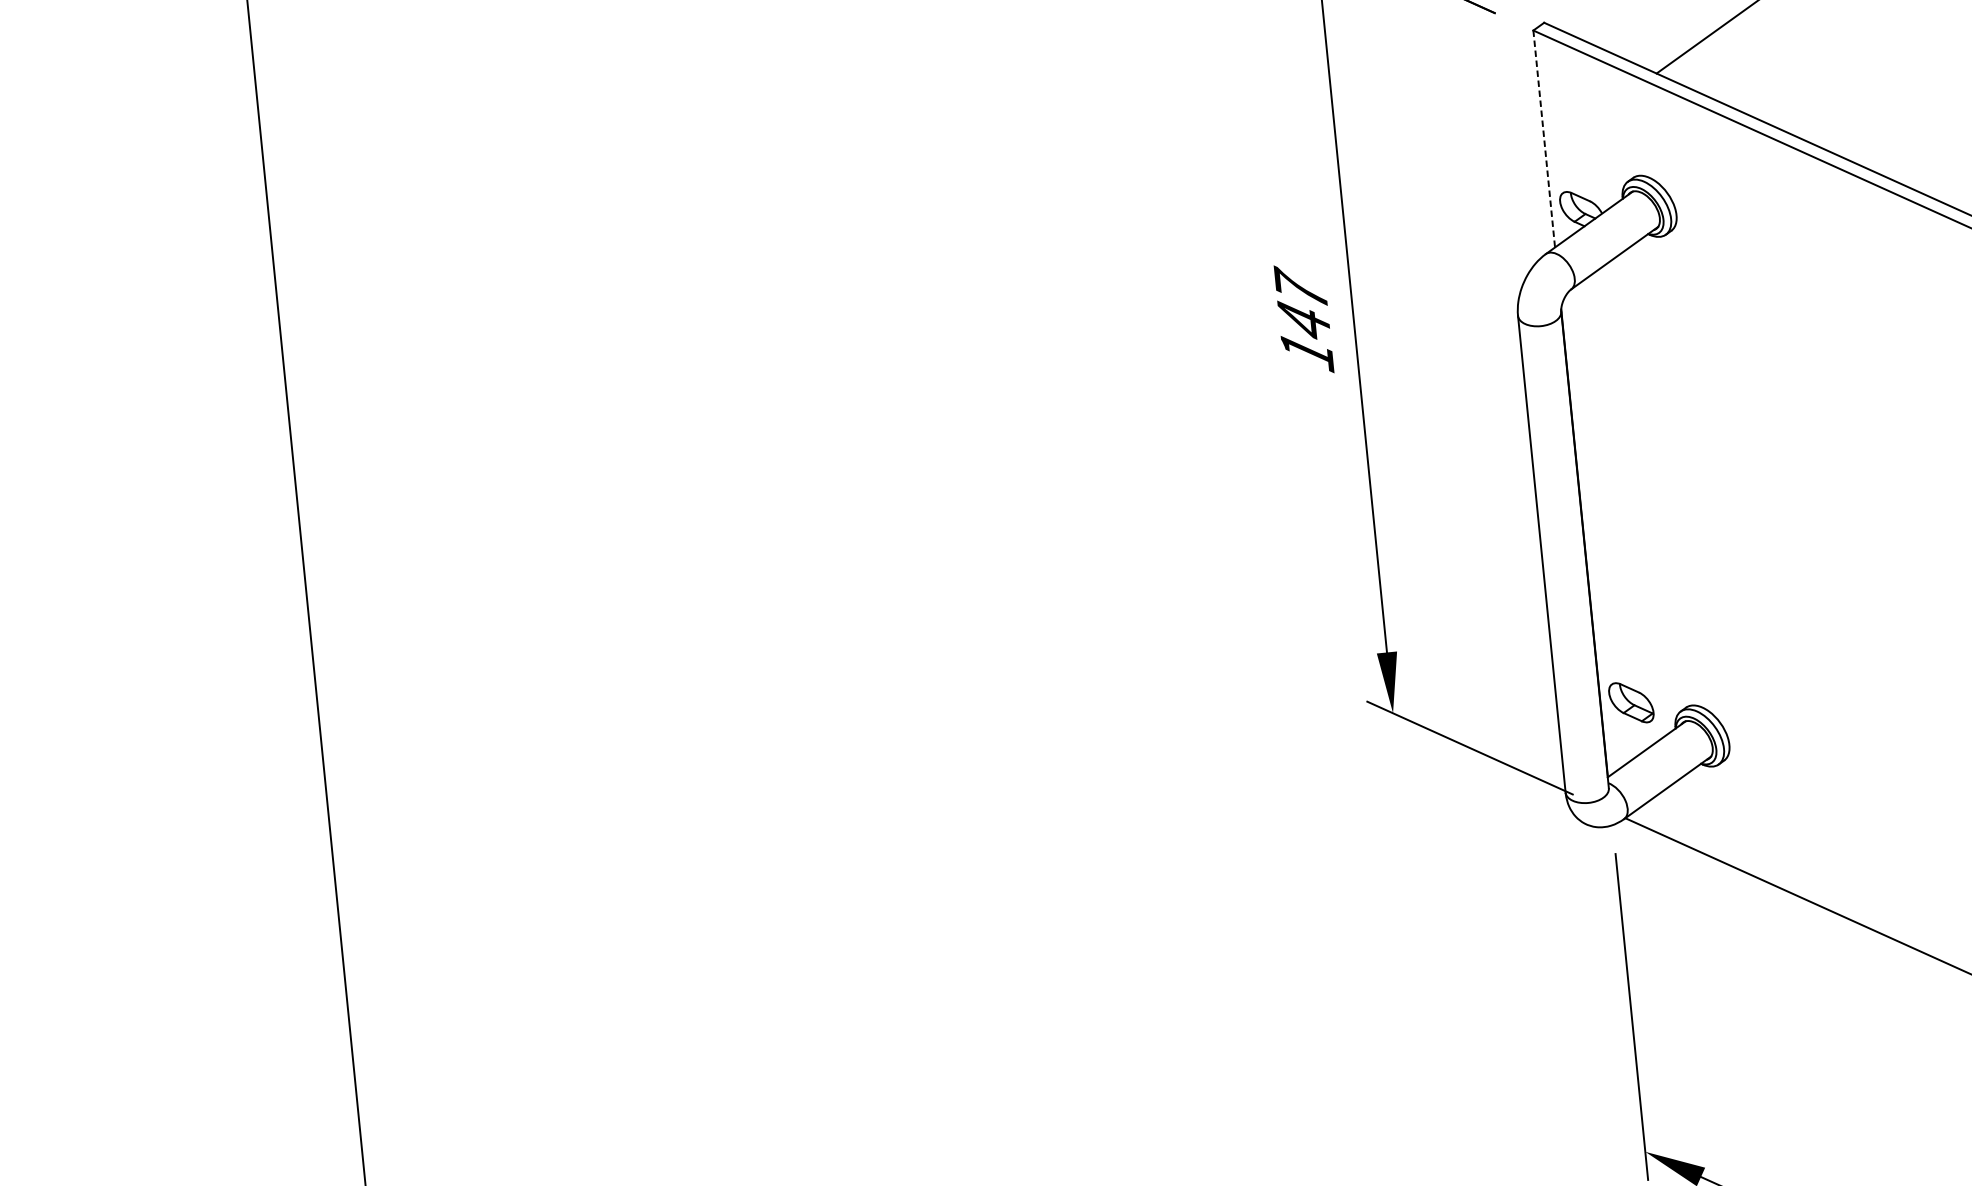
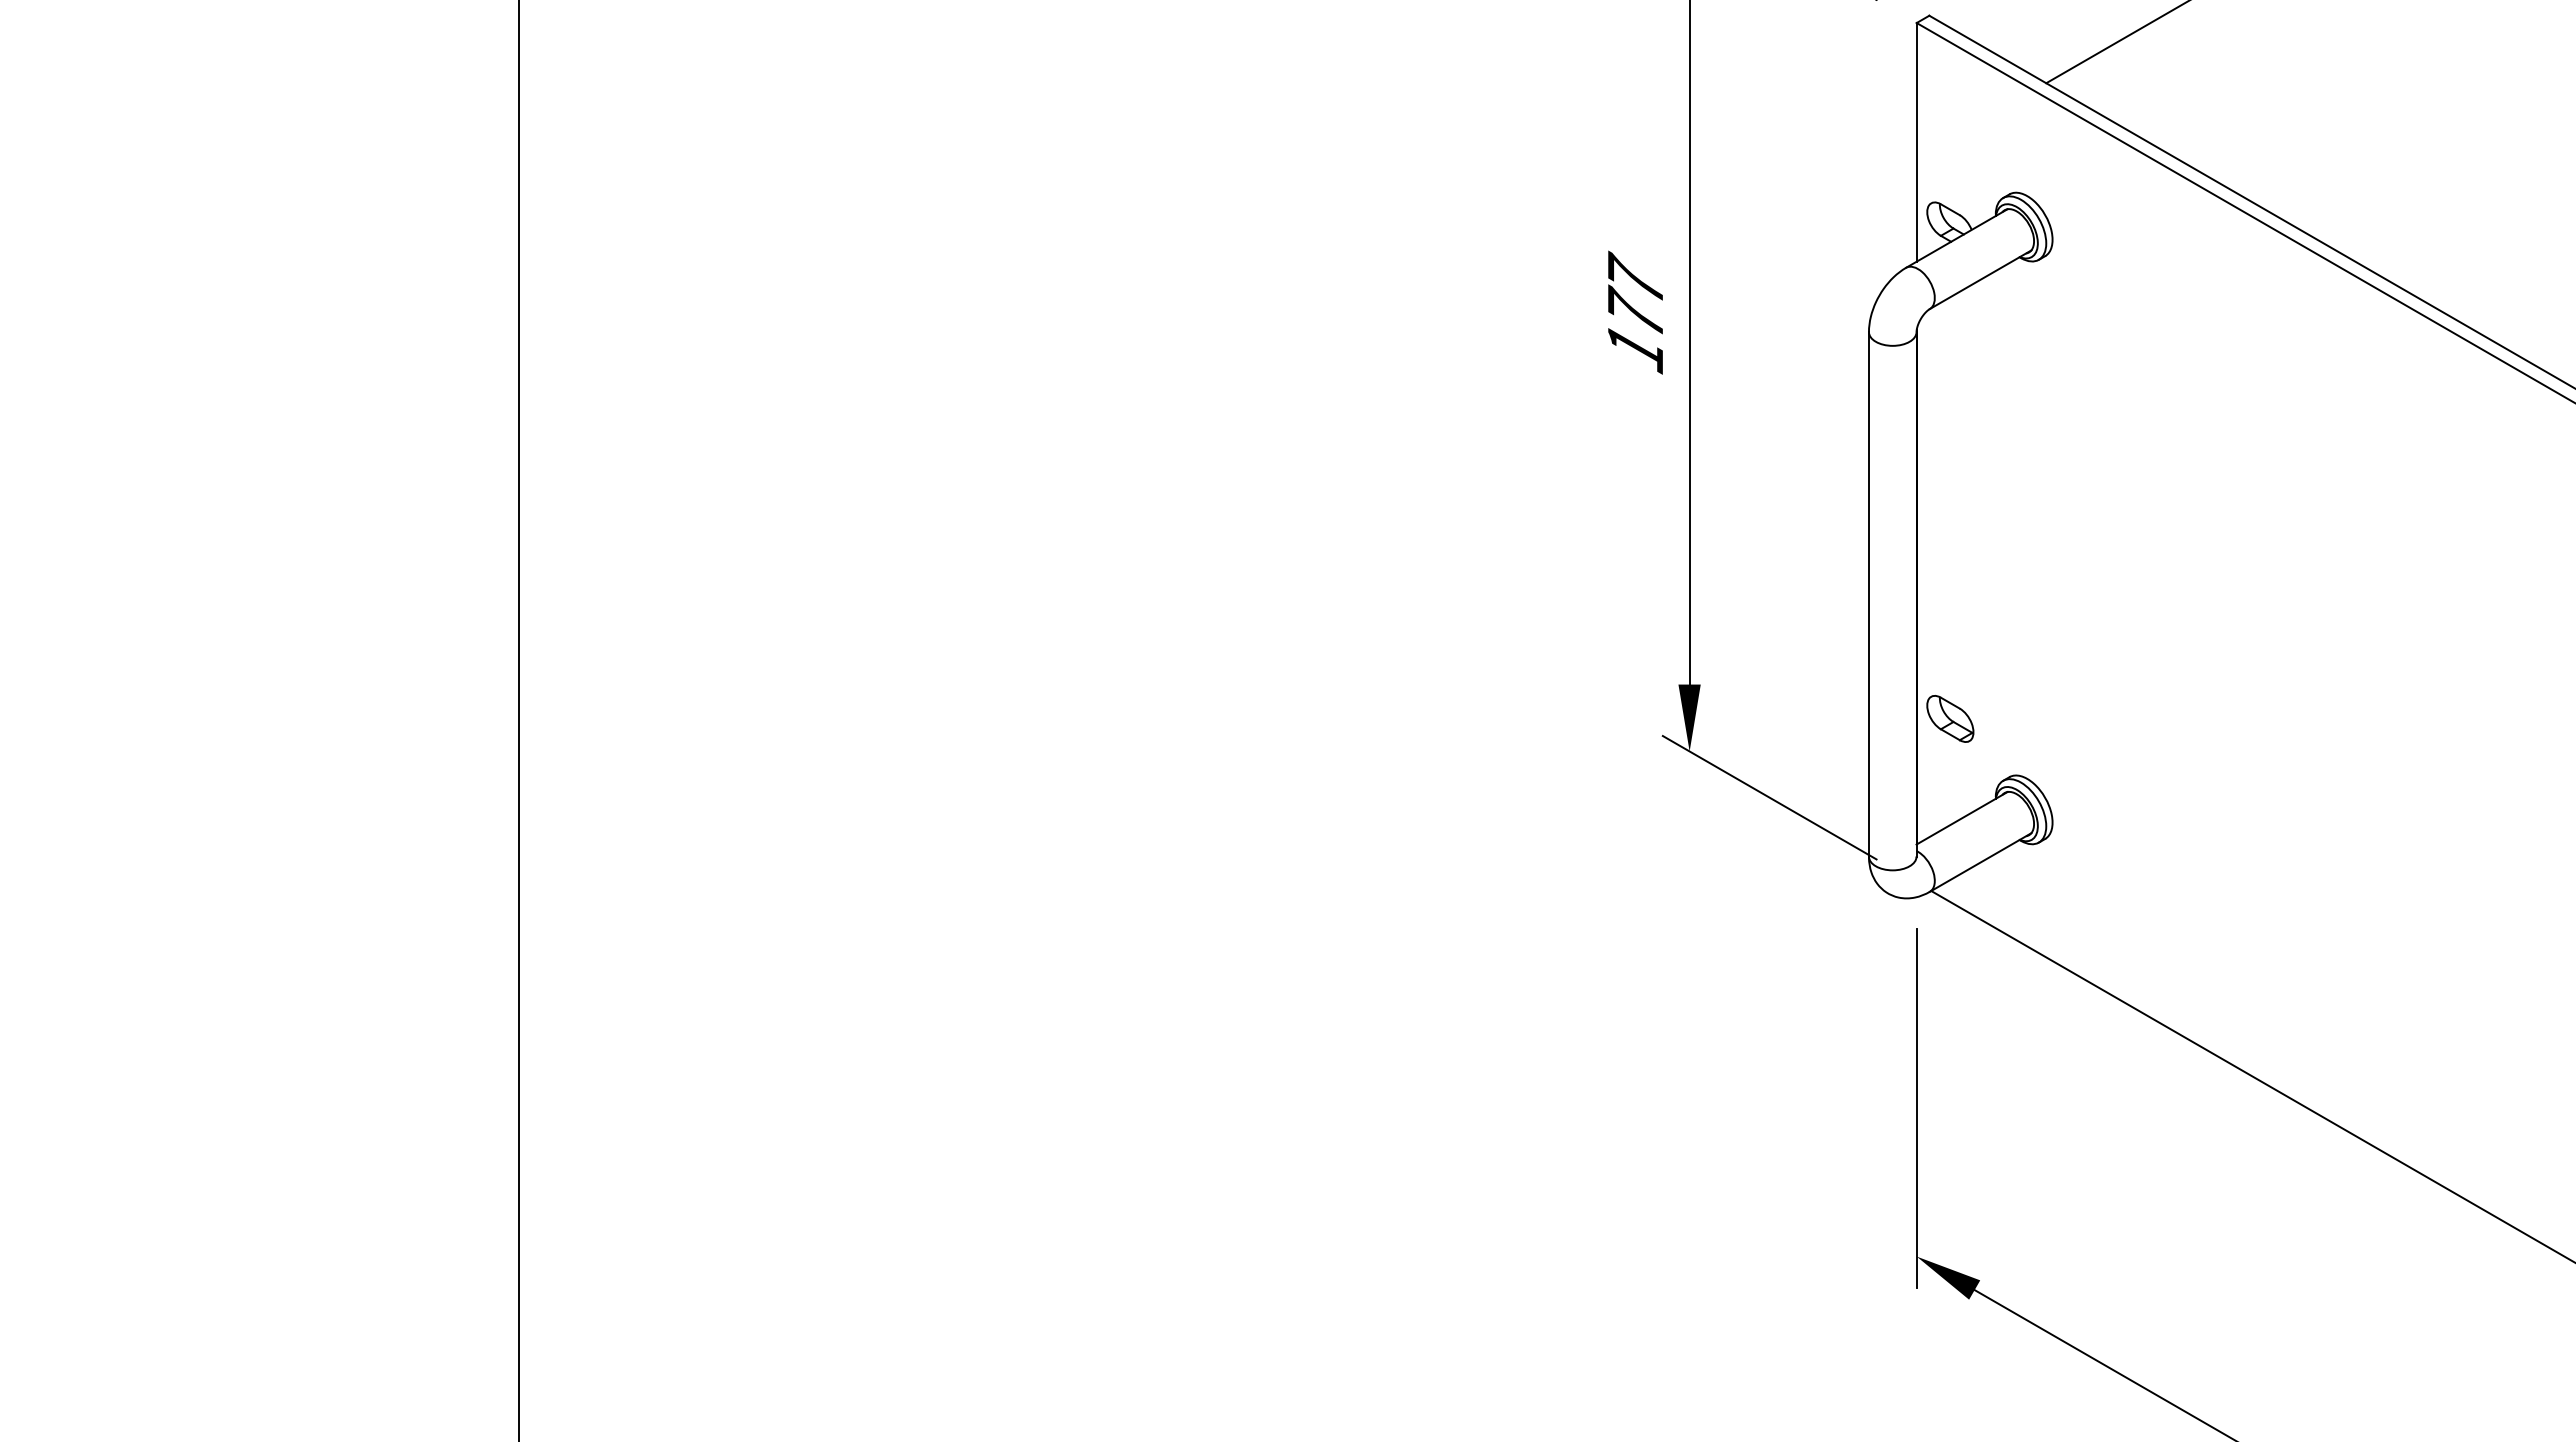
line: (1544, 139) -> (1916, 142), dashed -> solid
text: (1303, 317) -> (1635, 310), 147 -> 177
part: (1631, 702) -> (1950, 718), moved

